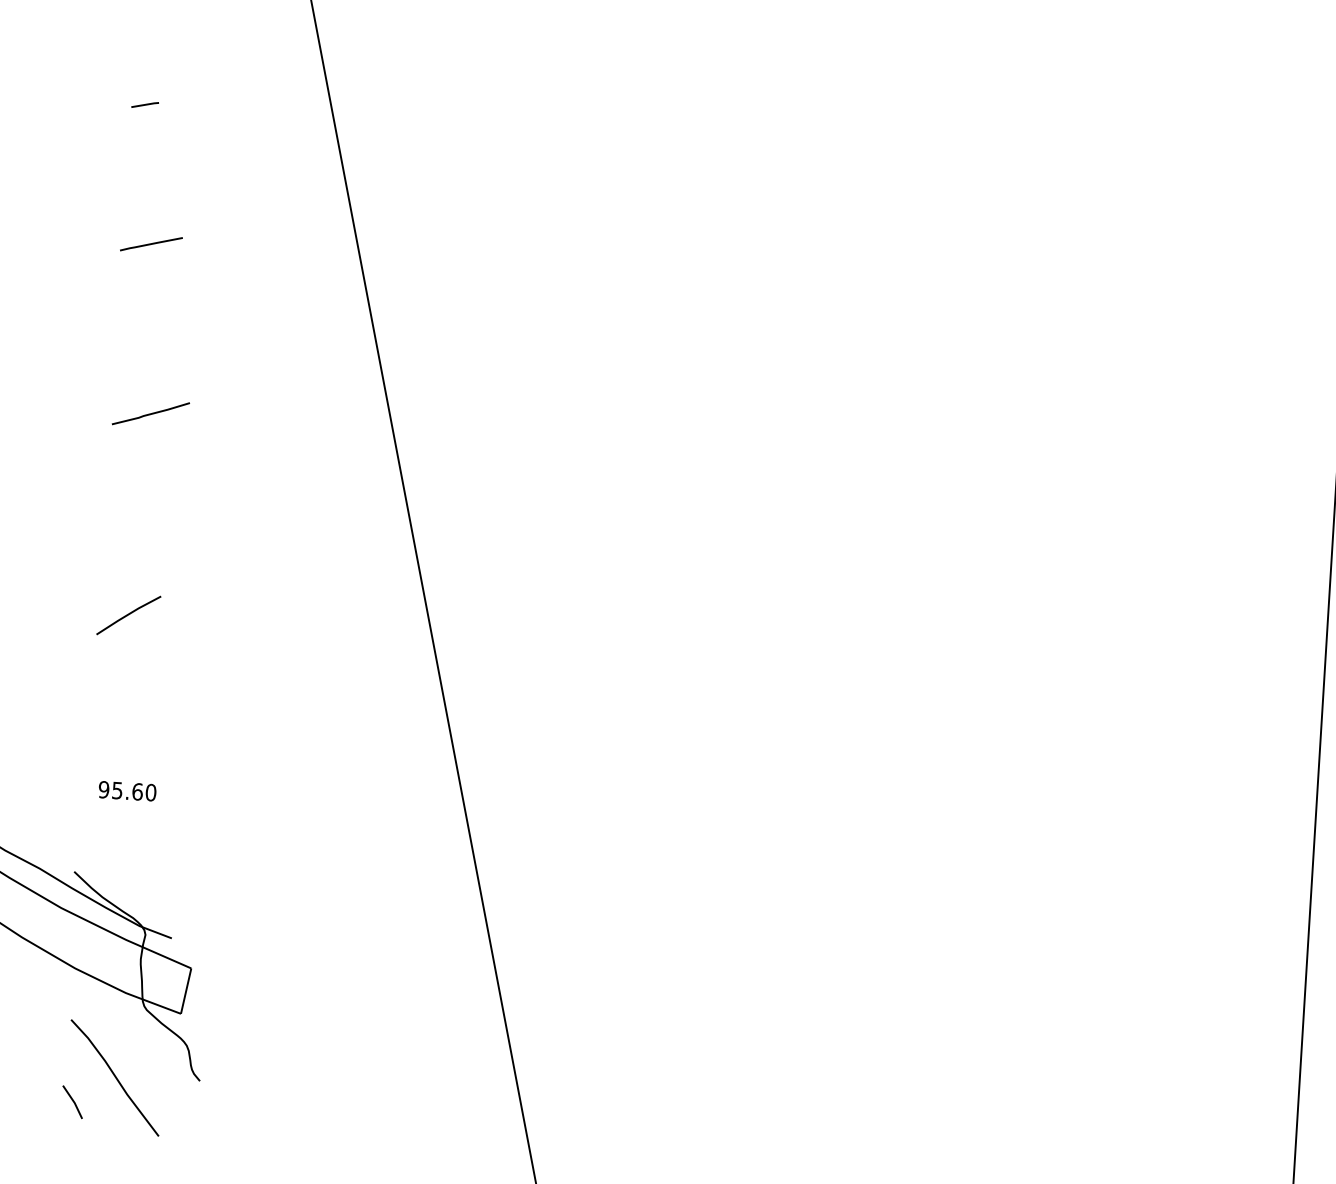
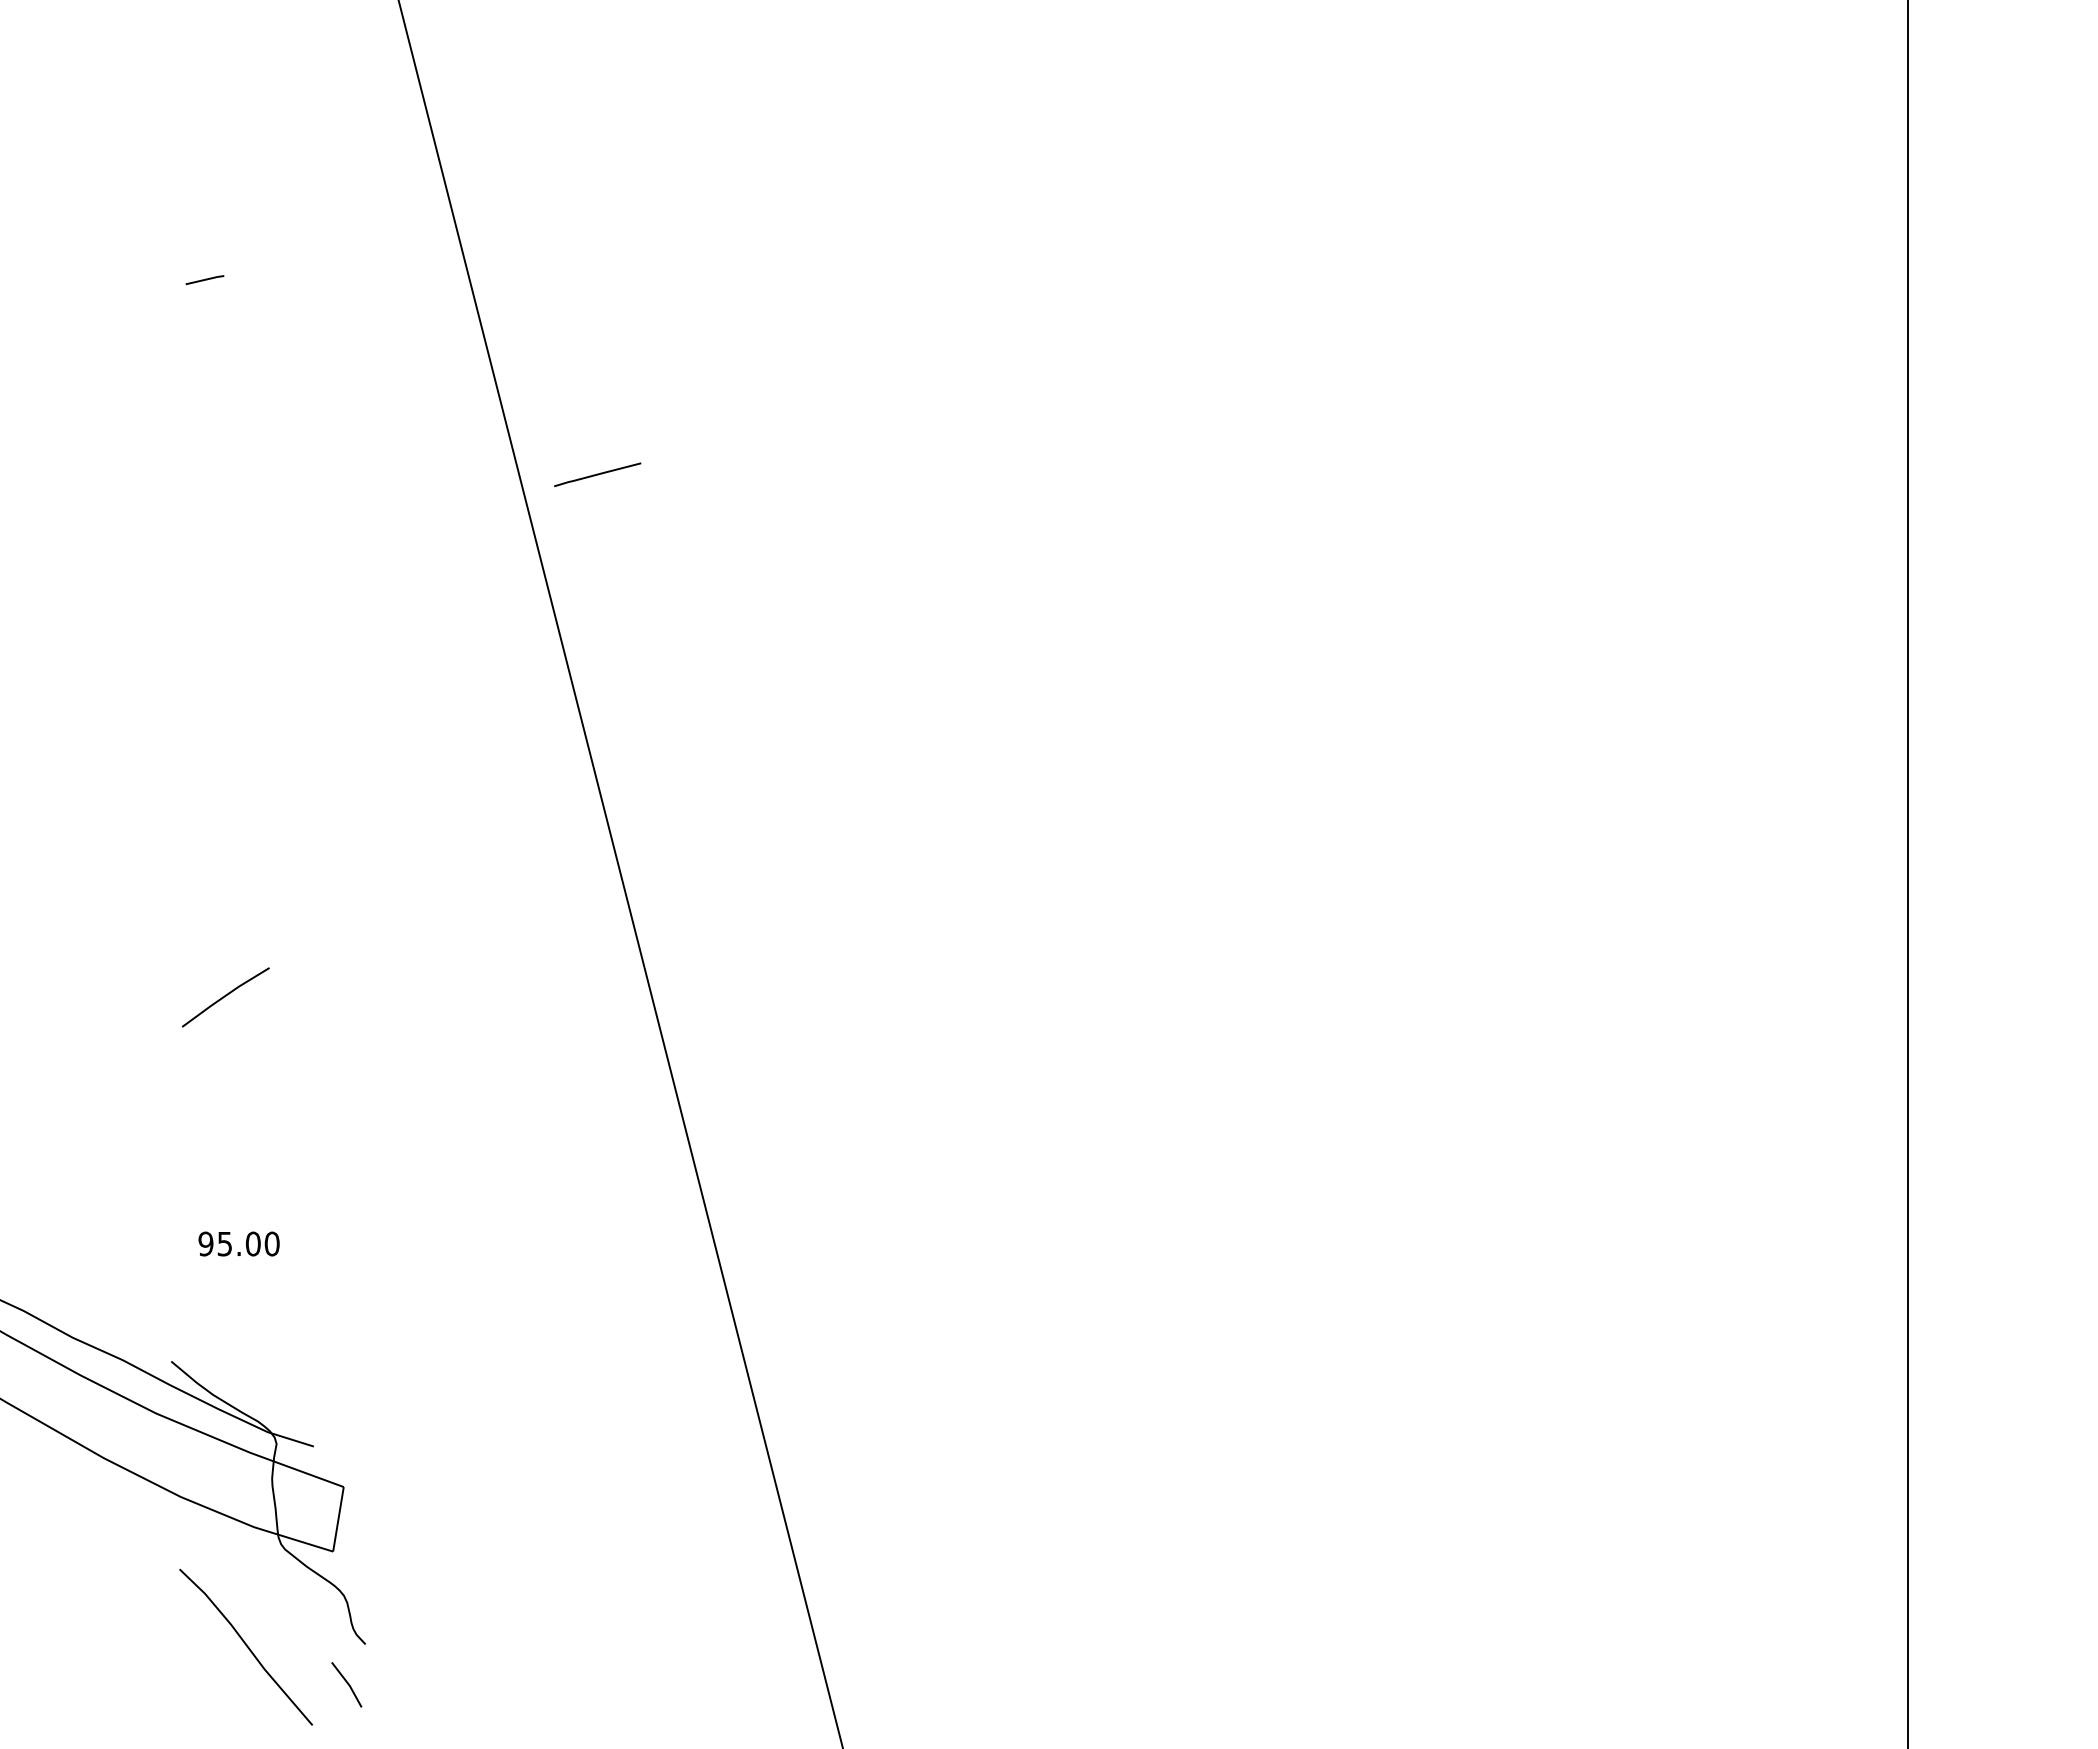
line: (151, 244) -> (597, 474), moved
line: (150, 413) -> (239, 712), removed
text: (137, 791) -> (253, 1243), 95.60 -> 95.00
line: (72, 1101) -> (346, 1683), moved

